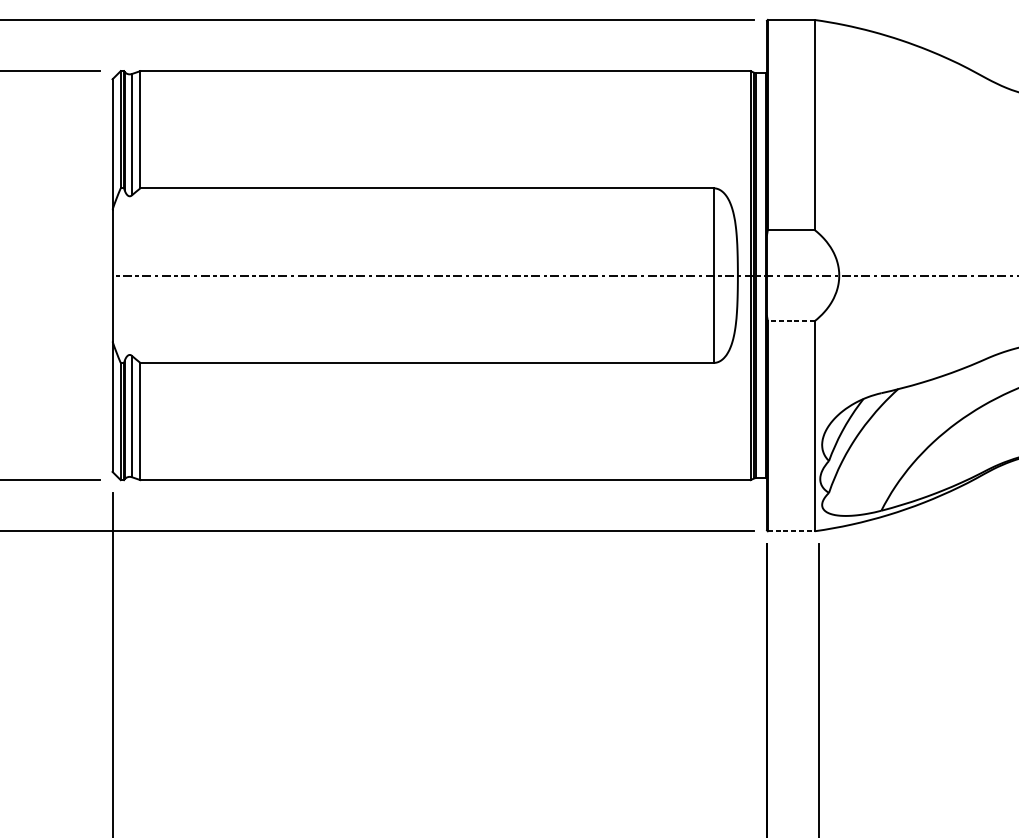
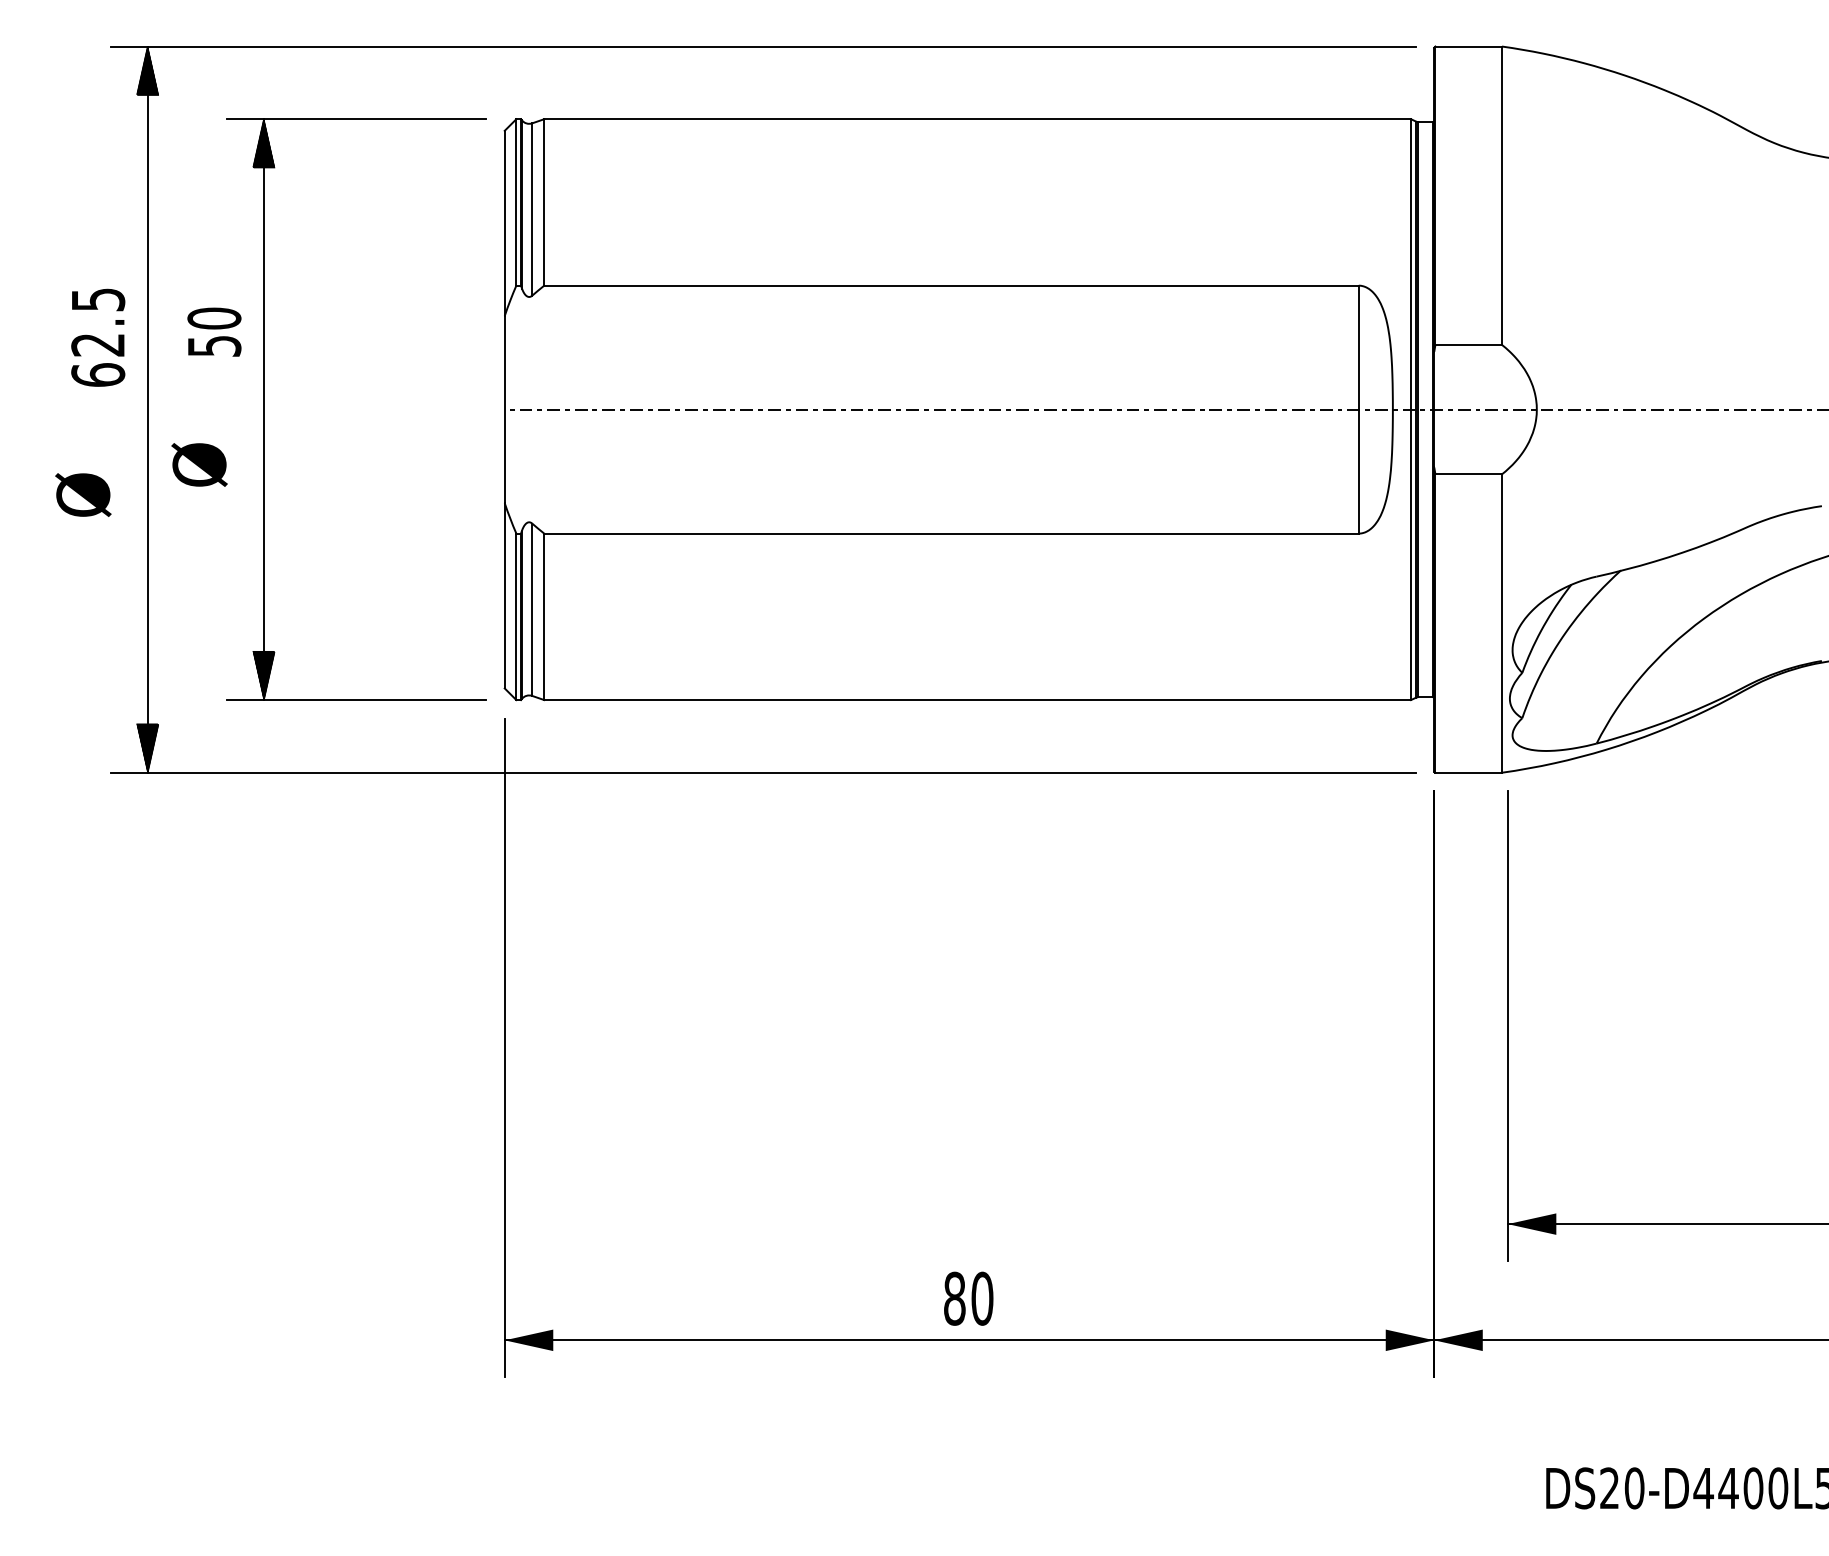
line: (791, 321) -> (1468, 474), dashed -> solid
line: (791, 531) -> (1469, 772), dashed -> solid

